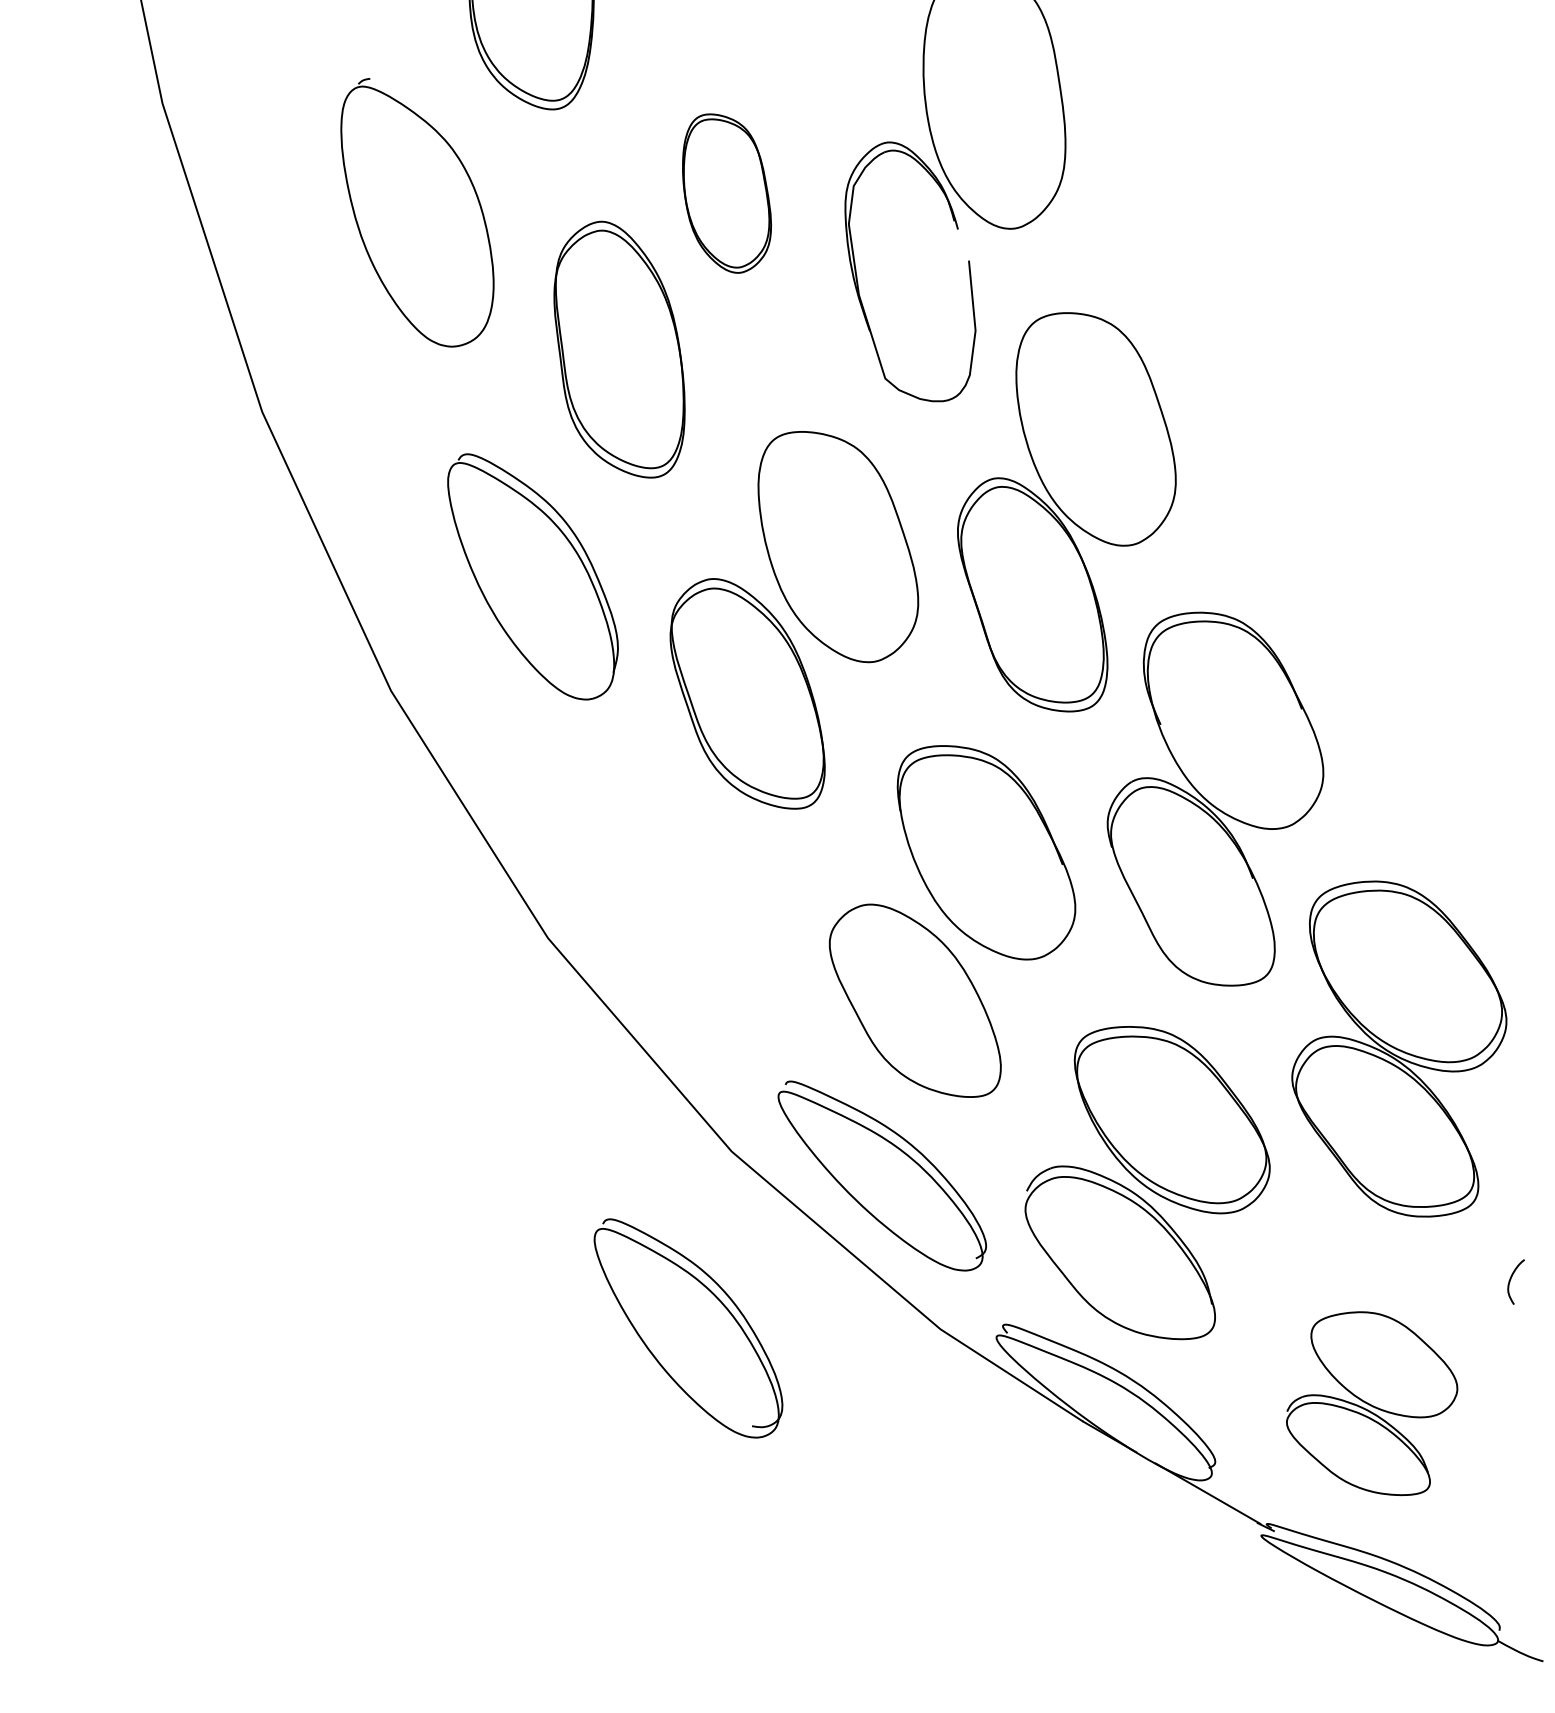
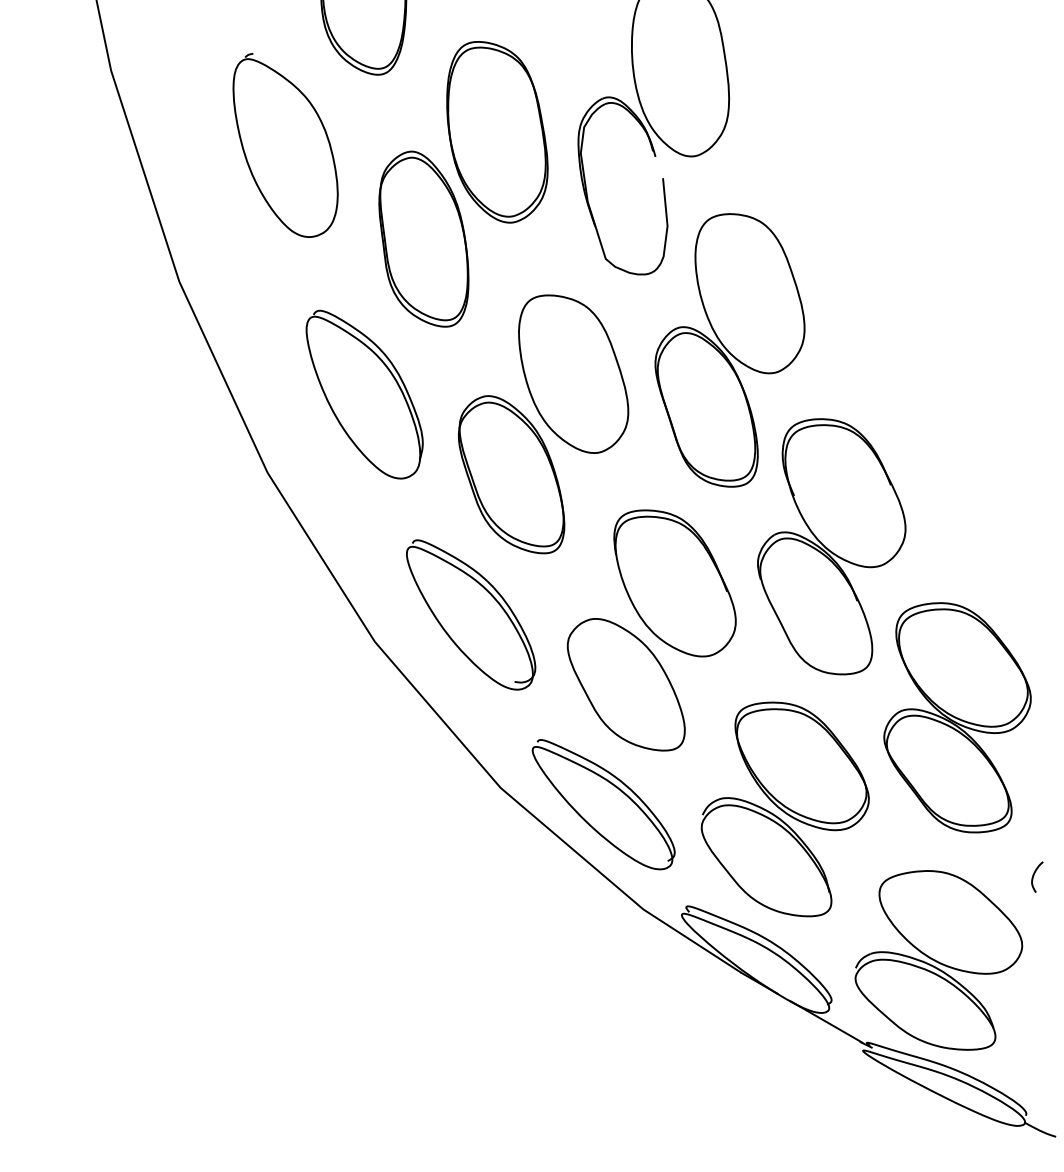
part: (727, 193) -> (497, 132), size x1.67
part: (689, 1327) -> (471, 614), moved
part: (1371, 1403) -> (938, 960), size x1.43

